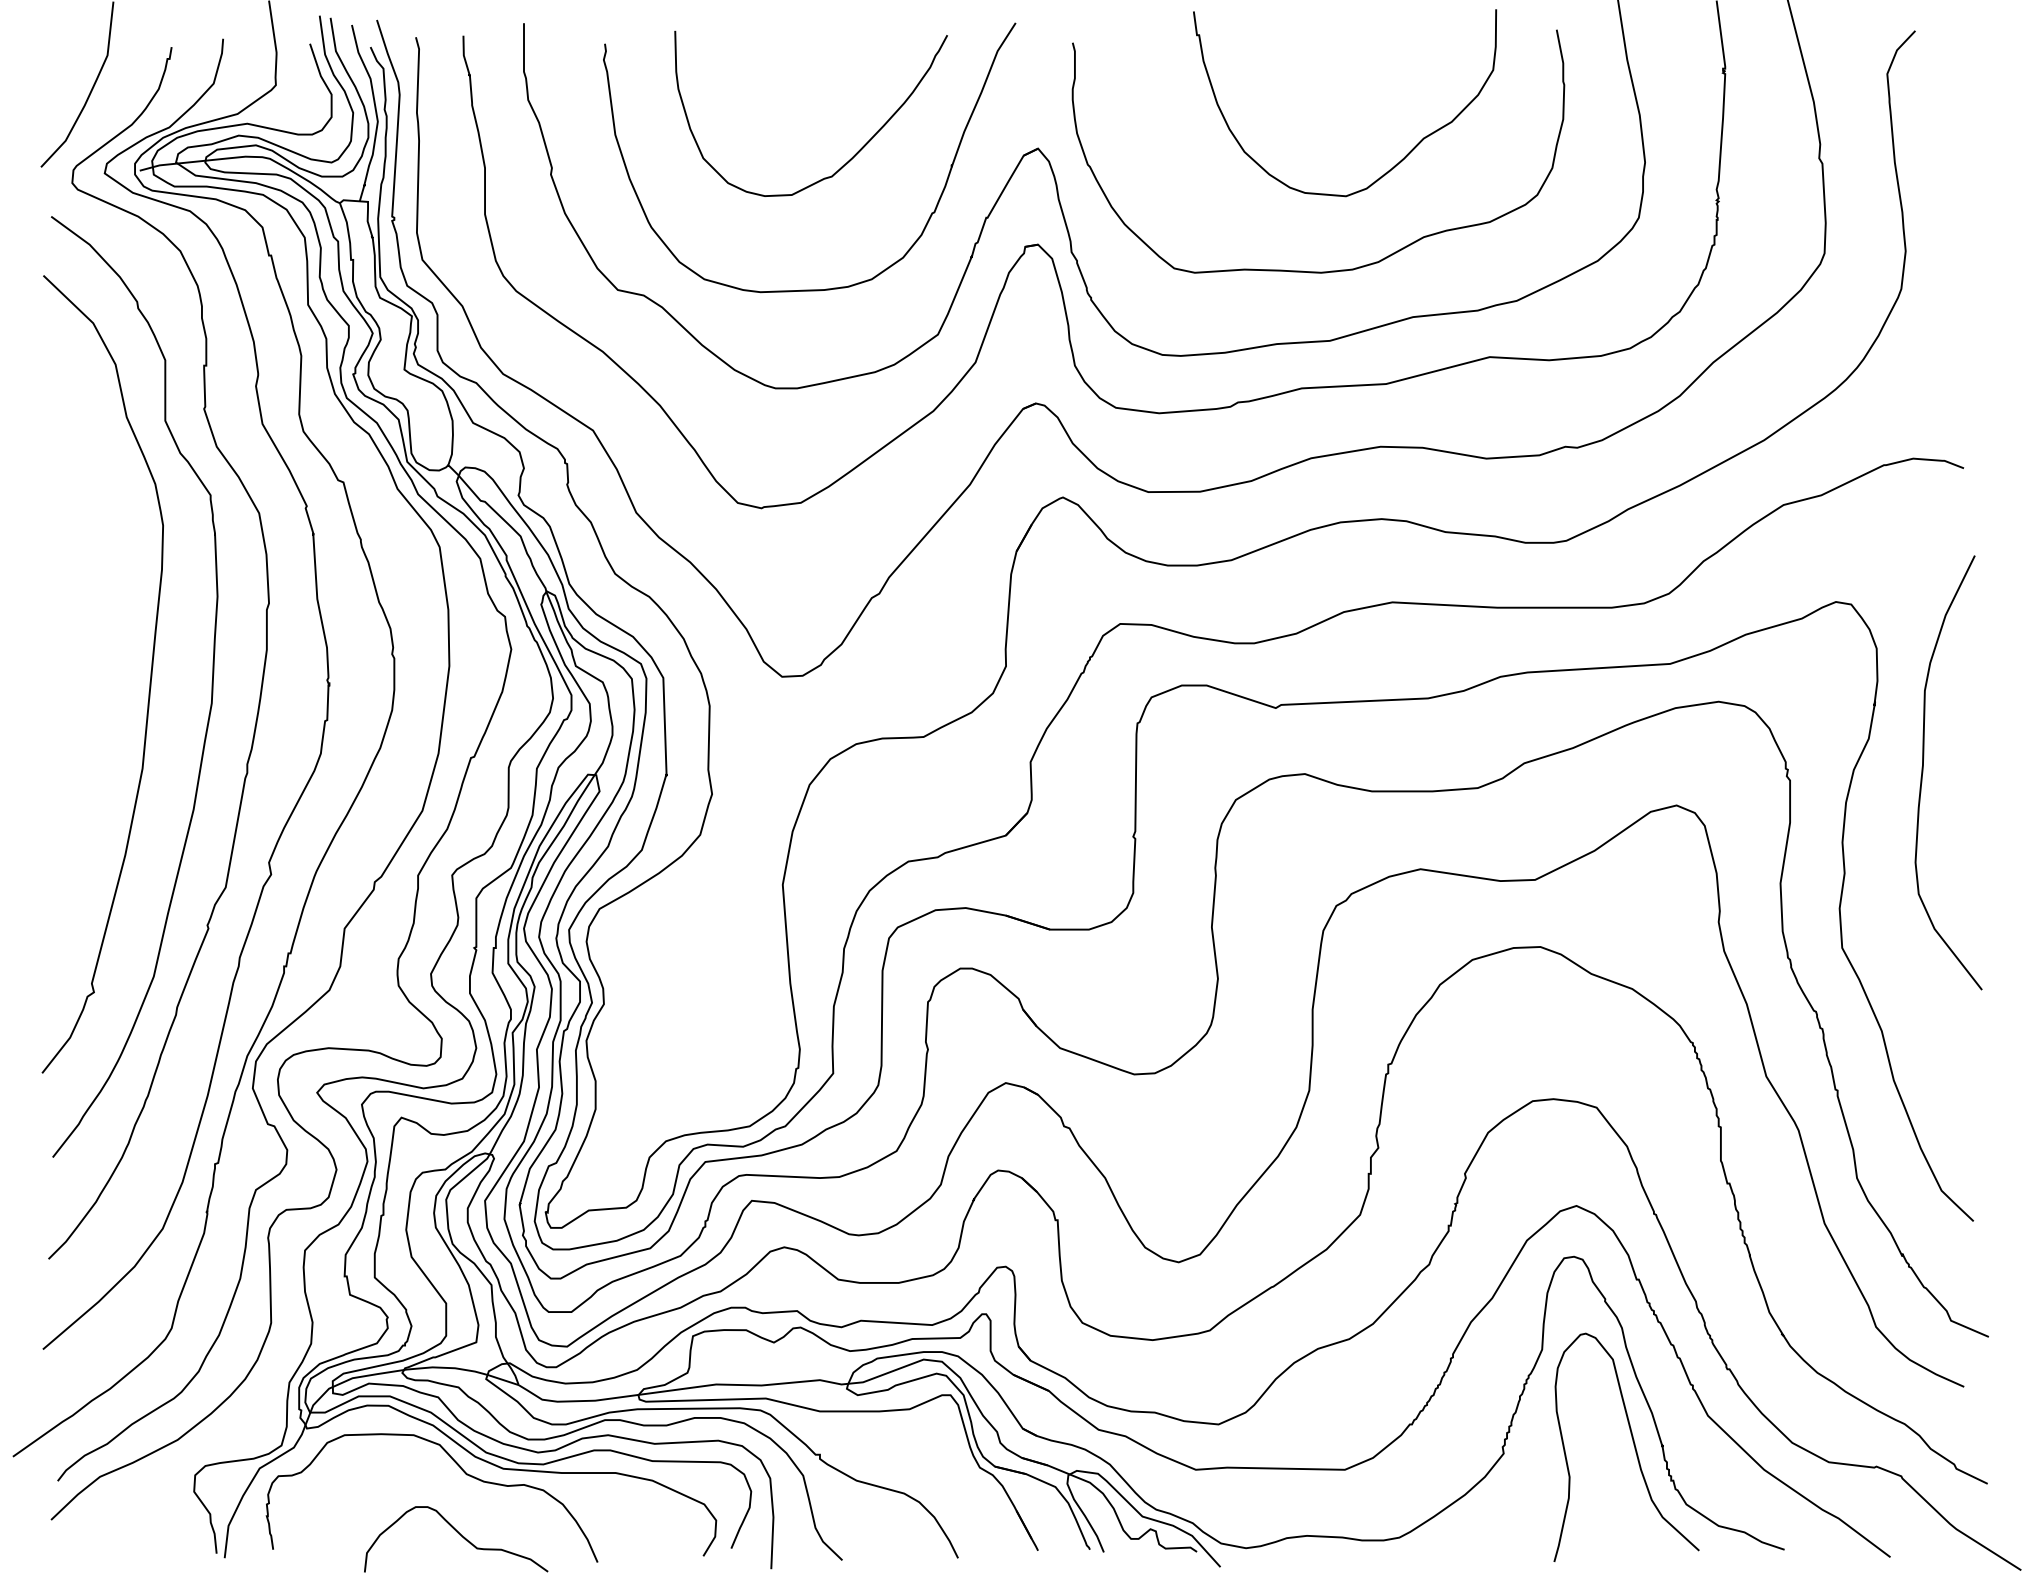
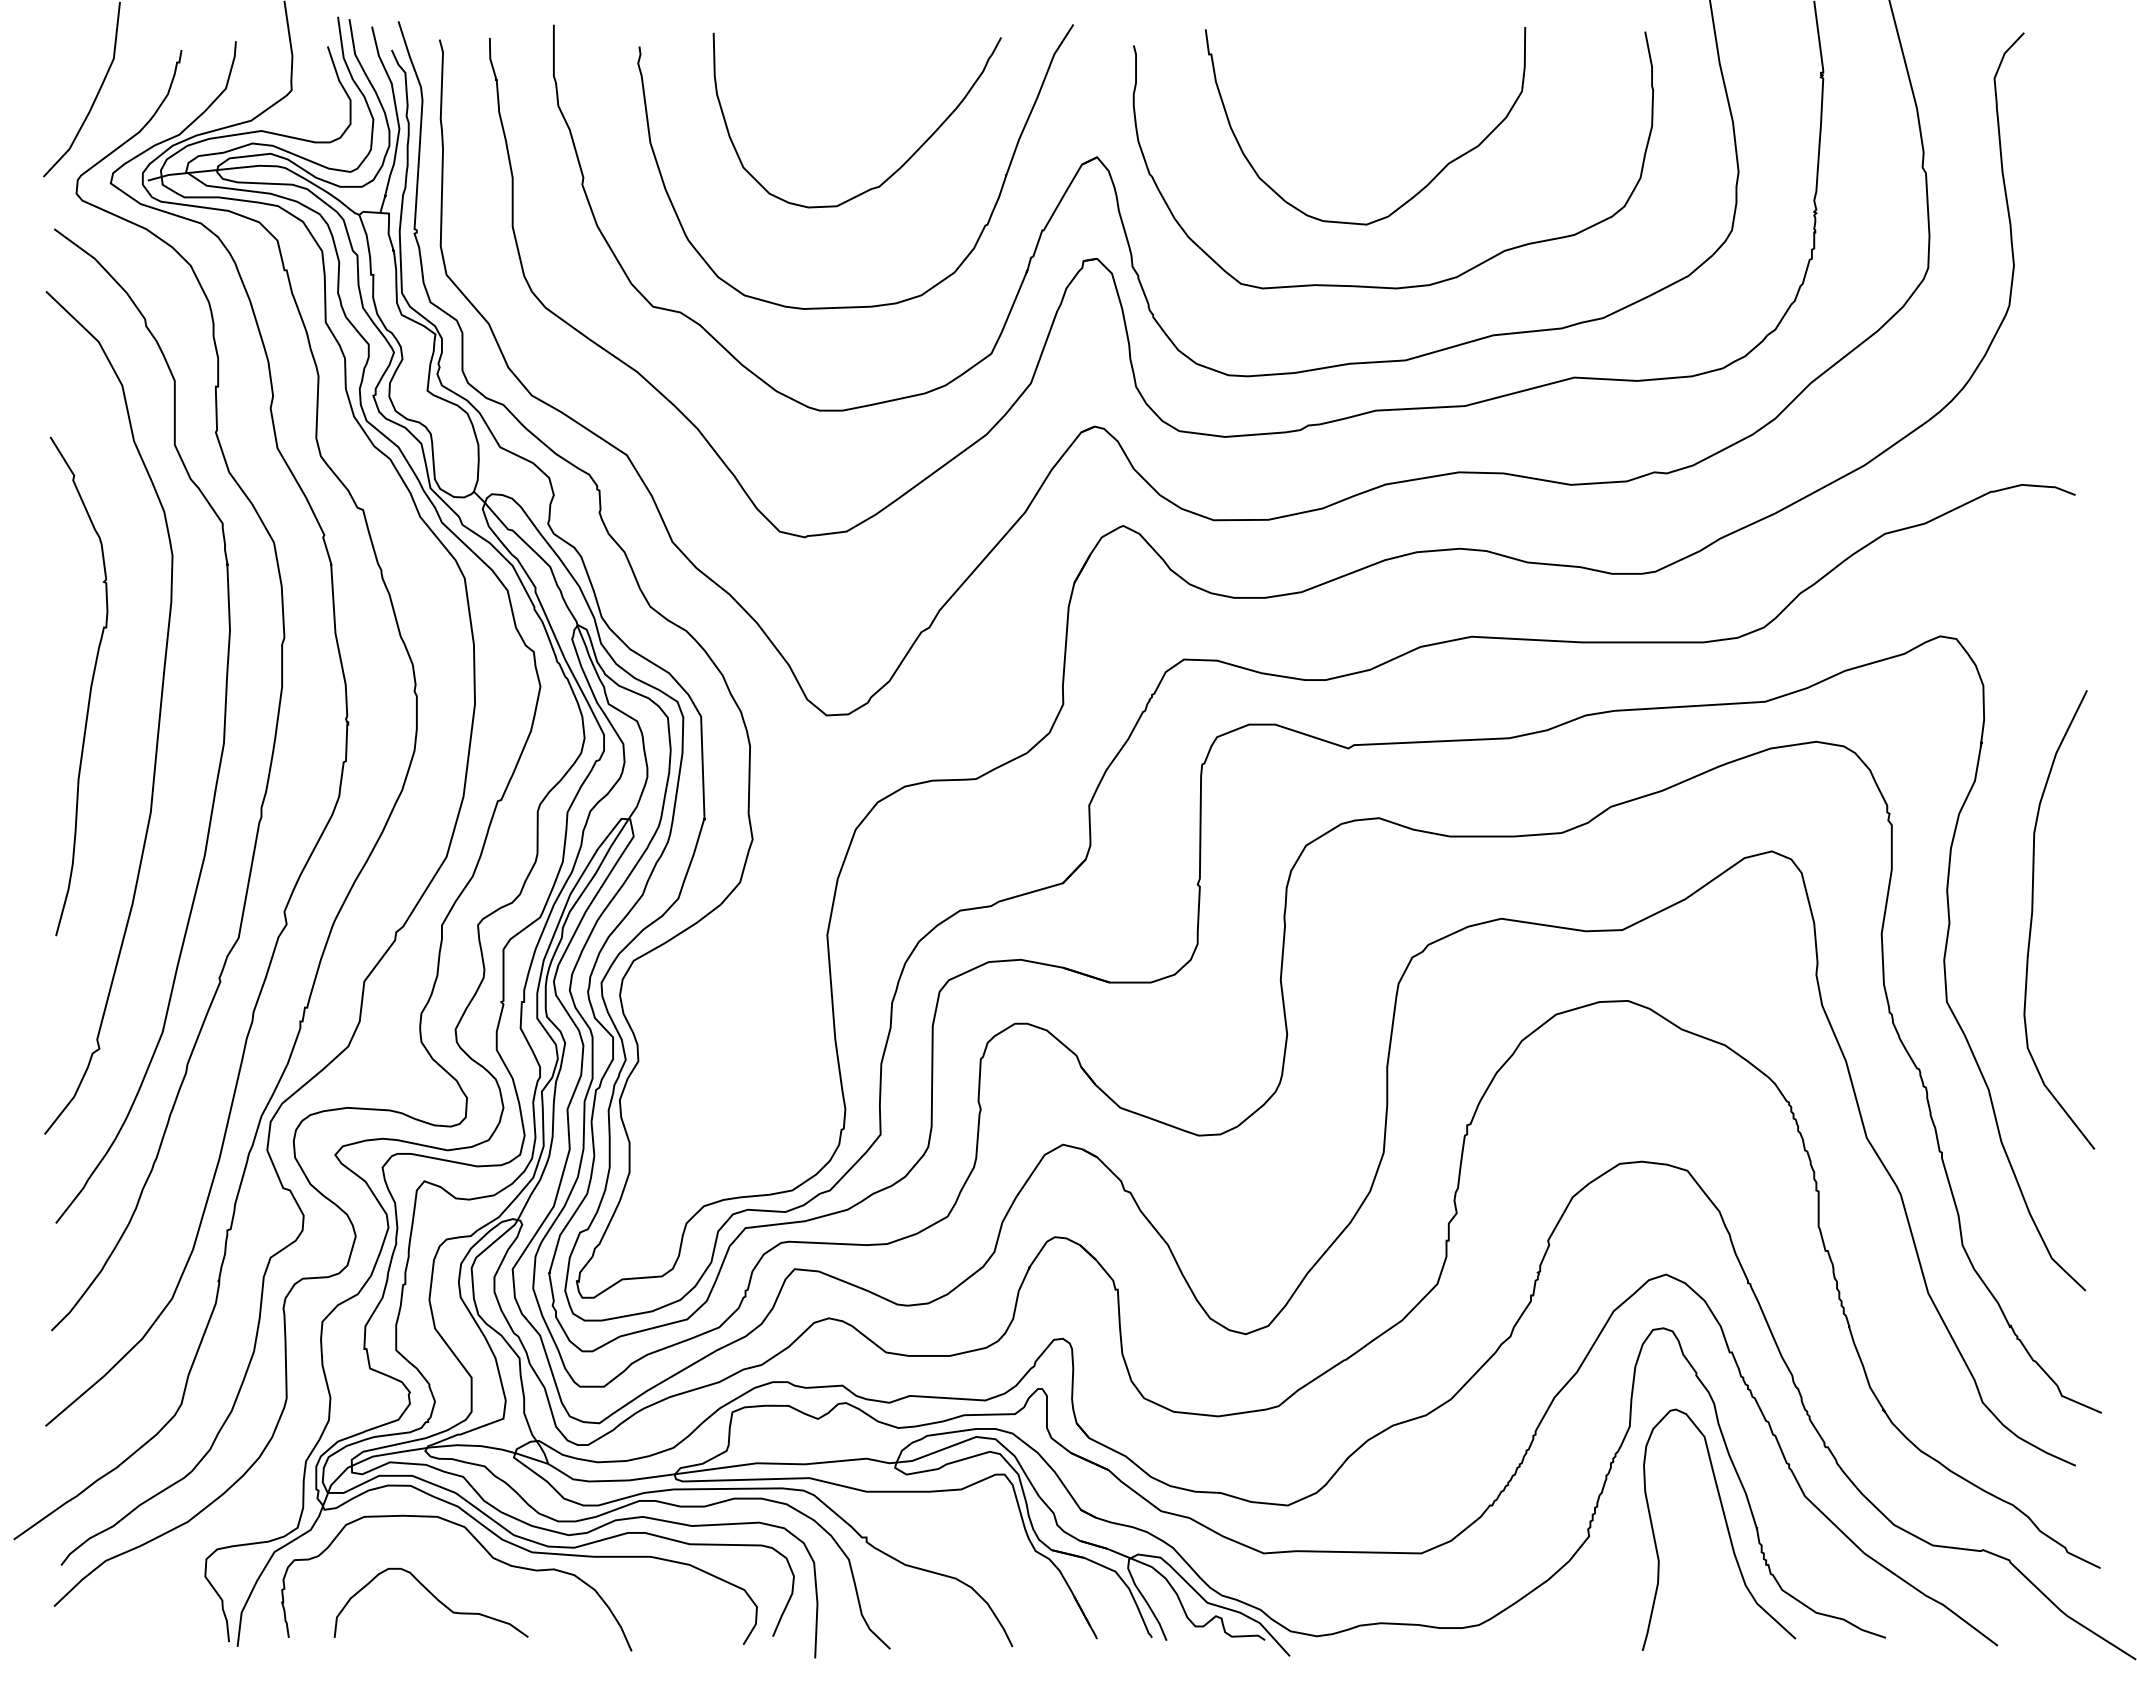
curve: (1396, 163) -> (1419, 190), moved
curve: (84, 653) -> (89, 690), added
curve: (1924, 765) -> (2033, 912), moved
curve: (457, 1533) -> (432, 1596), moved

